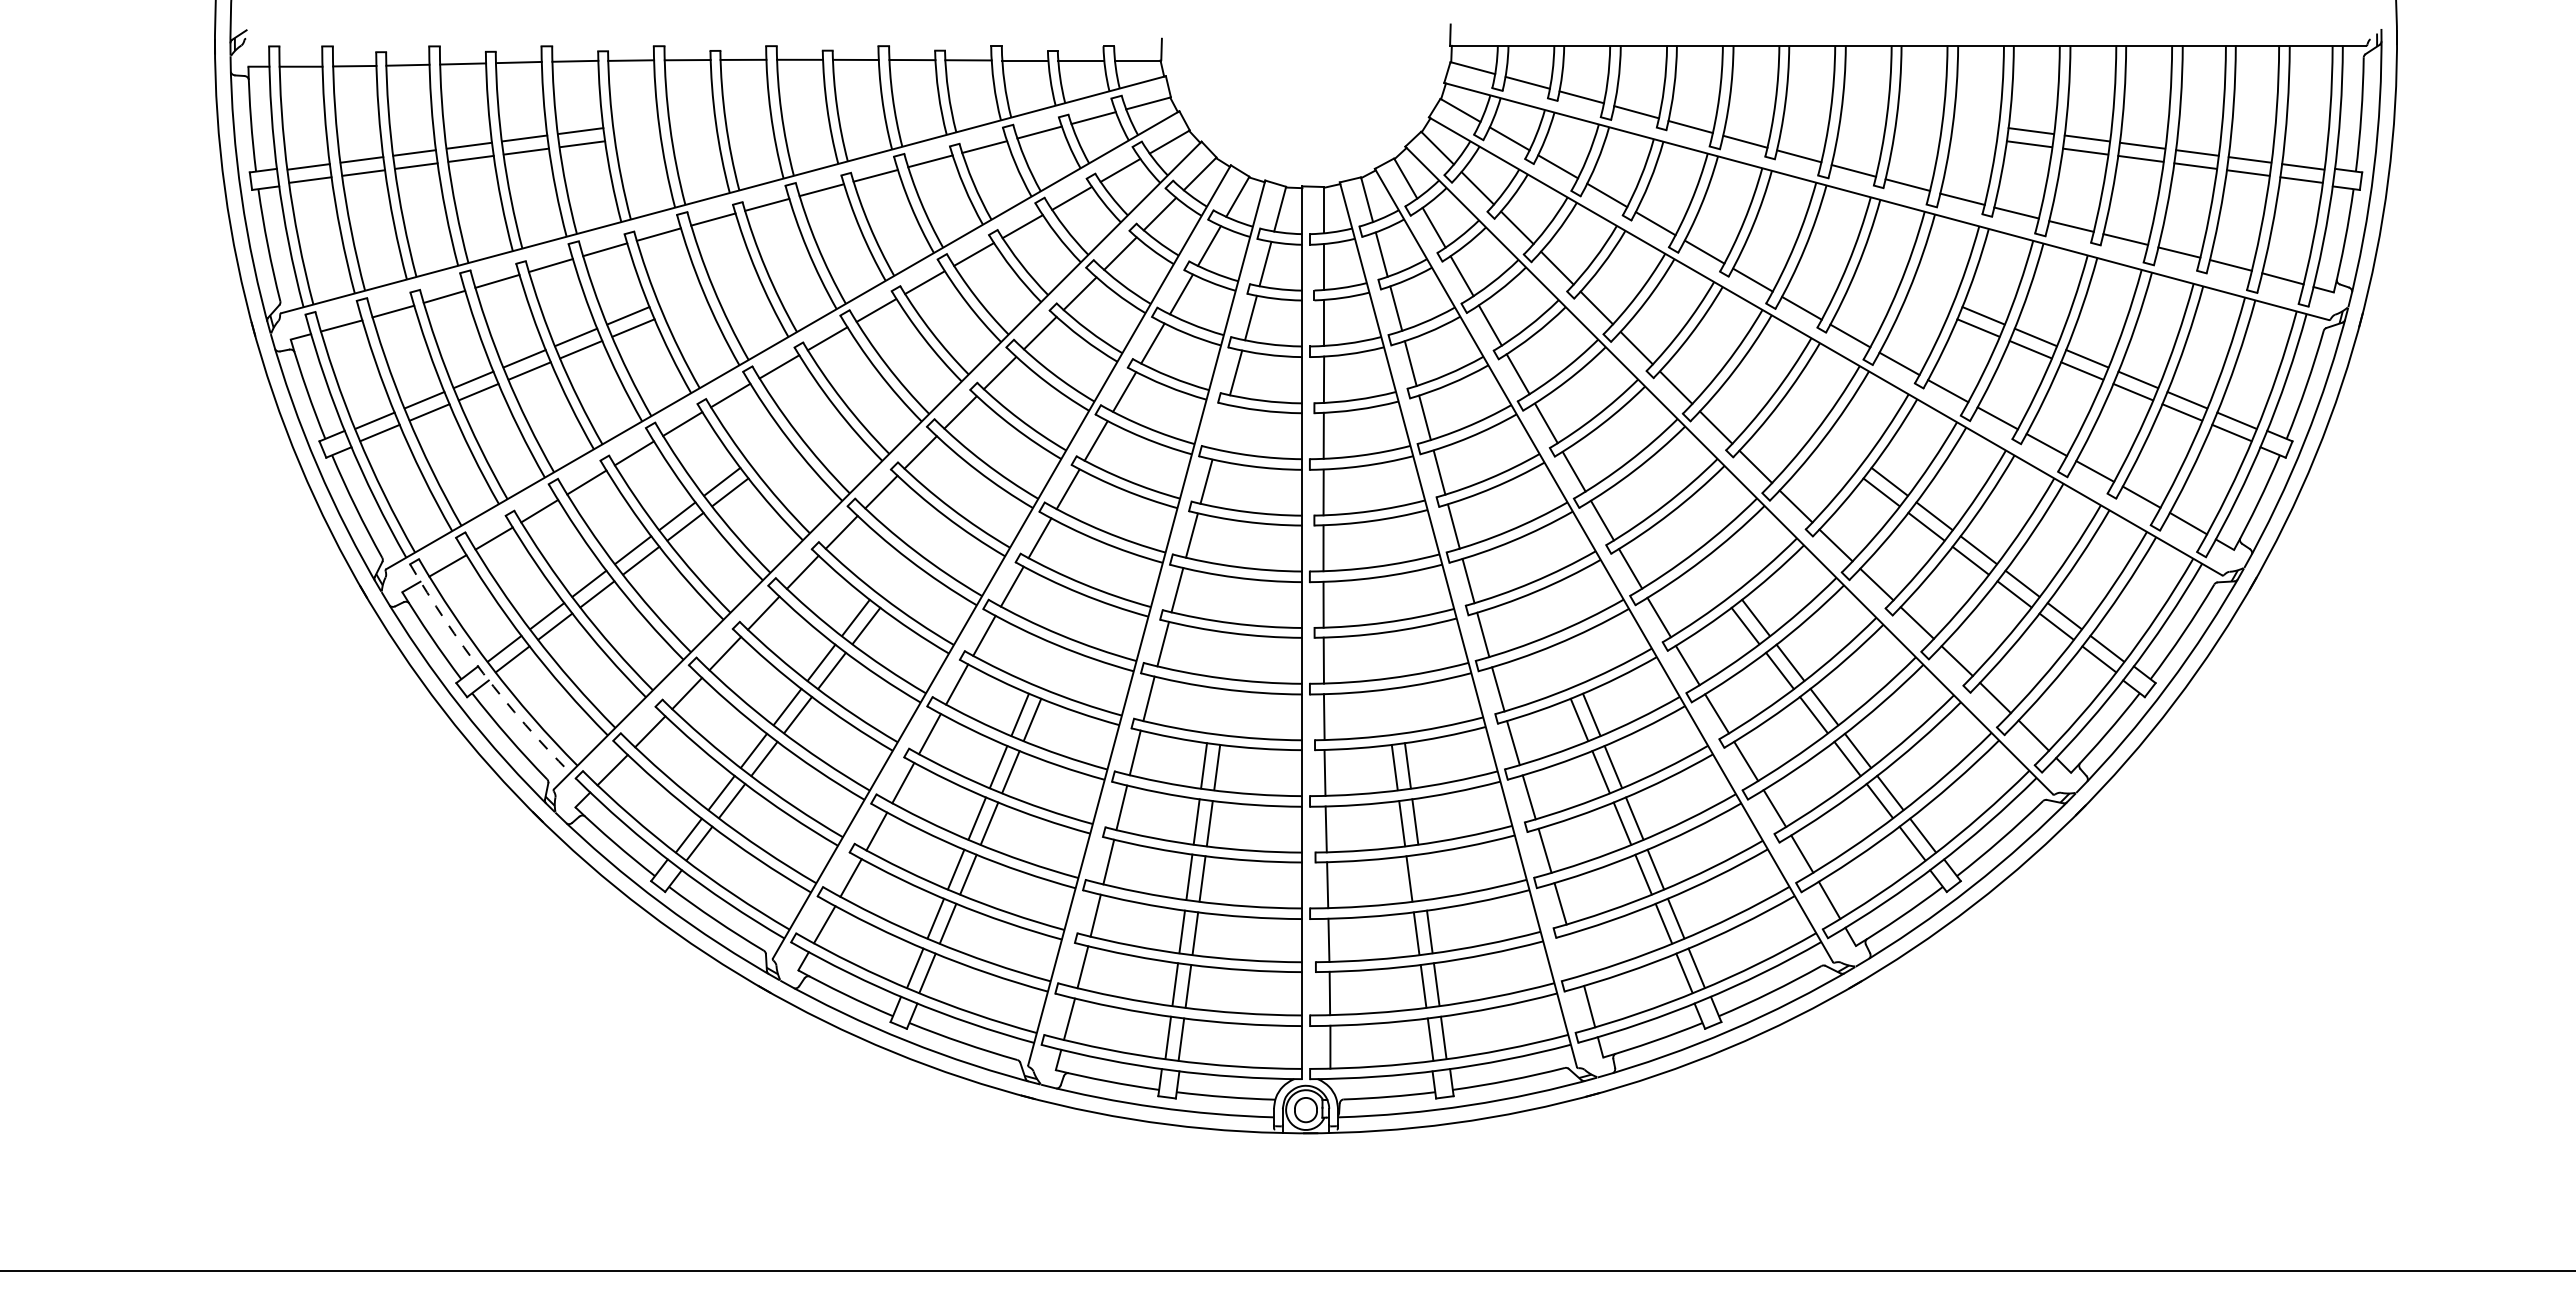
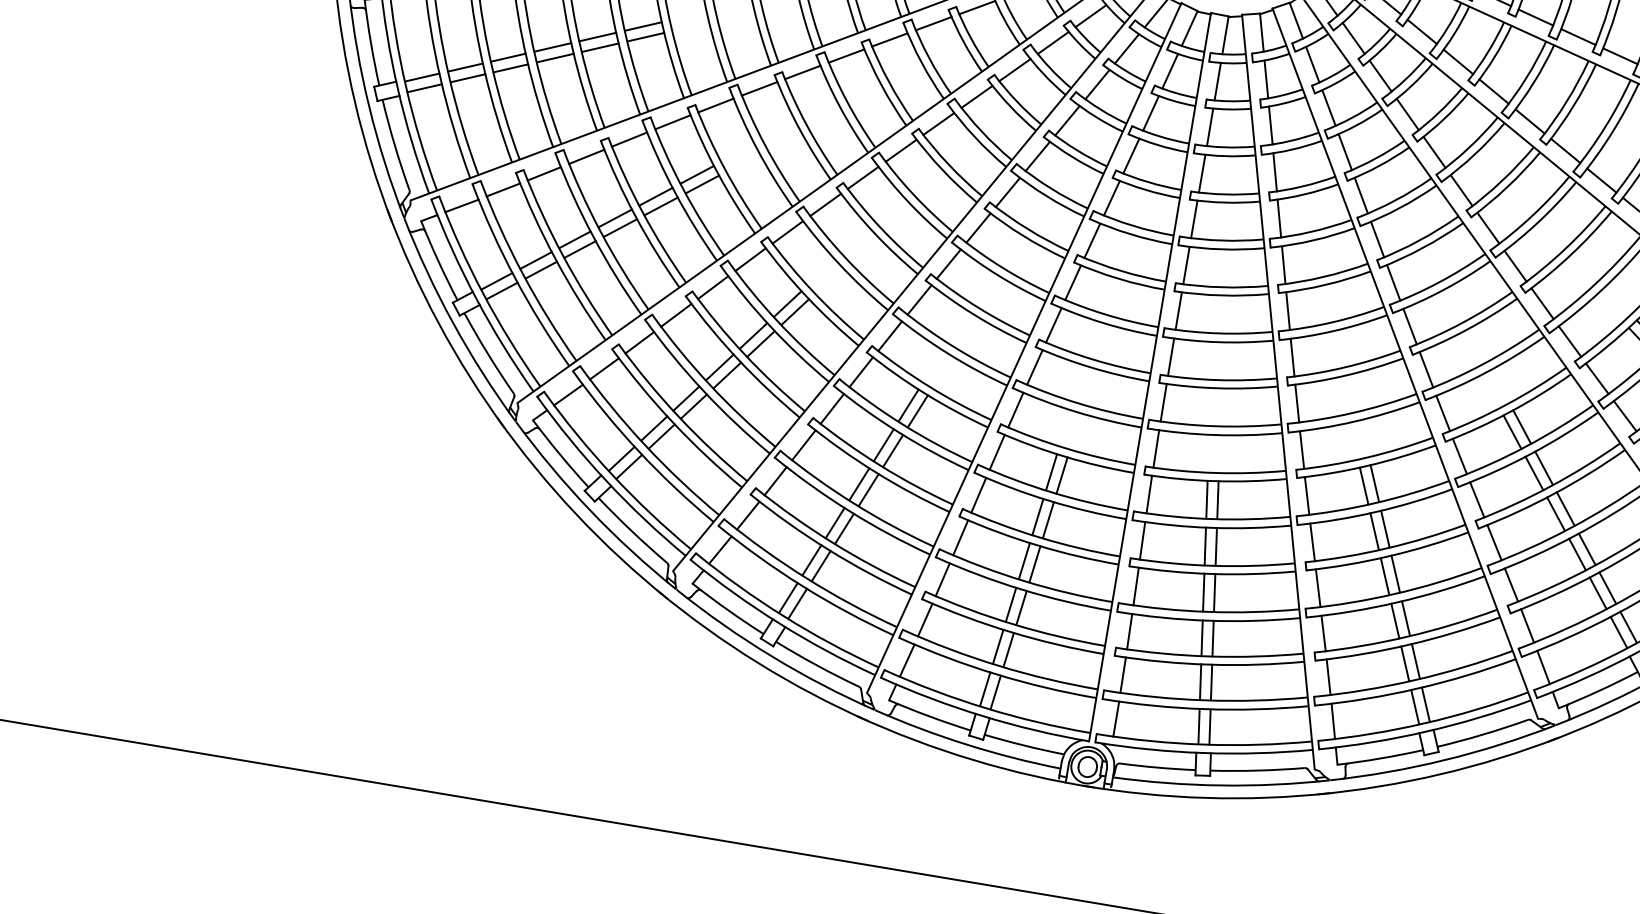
line: (1221, 426) -> (1112, 197), added
arc: (483, 673) -> (476, 298), dashed -> solid
line: (1422, 876) -> (1214, 592), added
line: (1575, 954) -> (1328, 676), added

